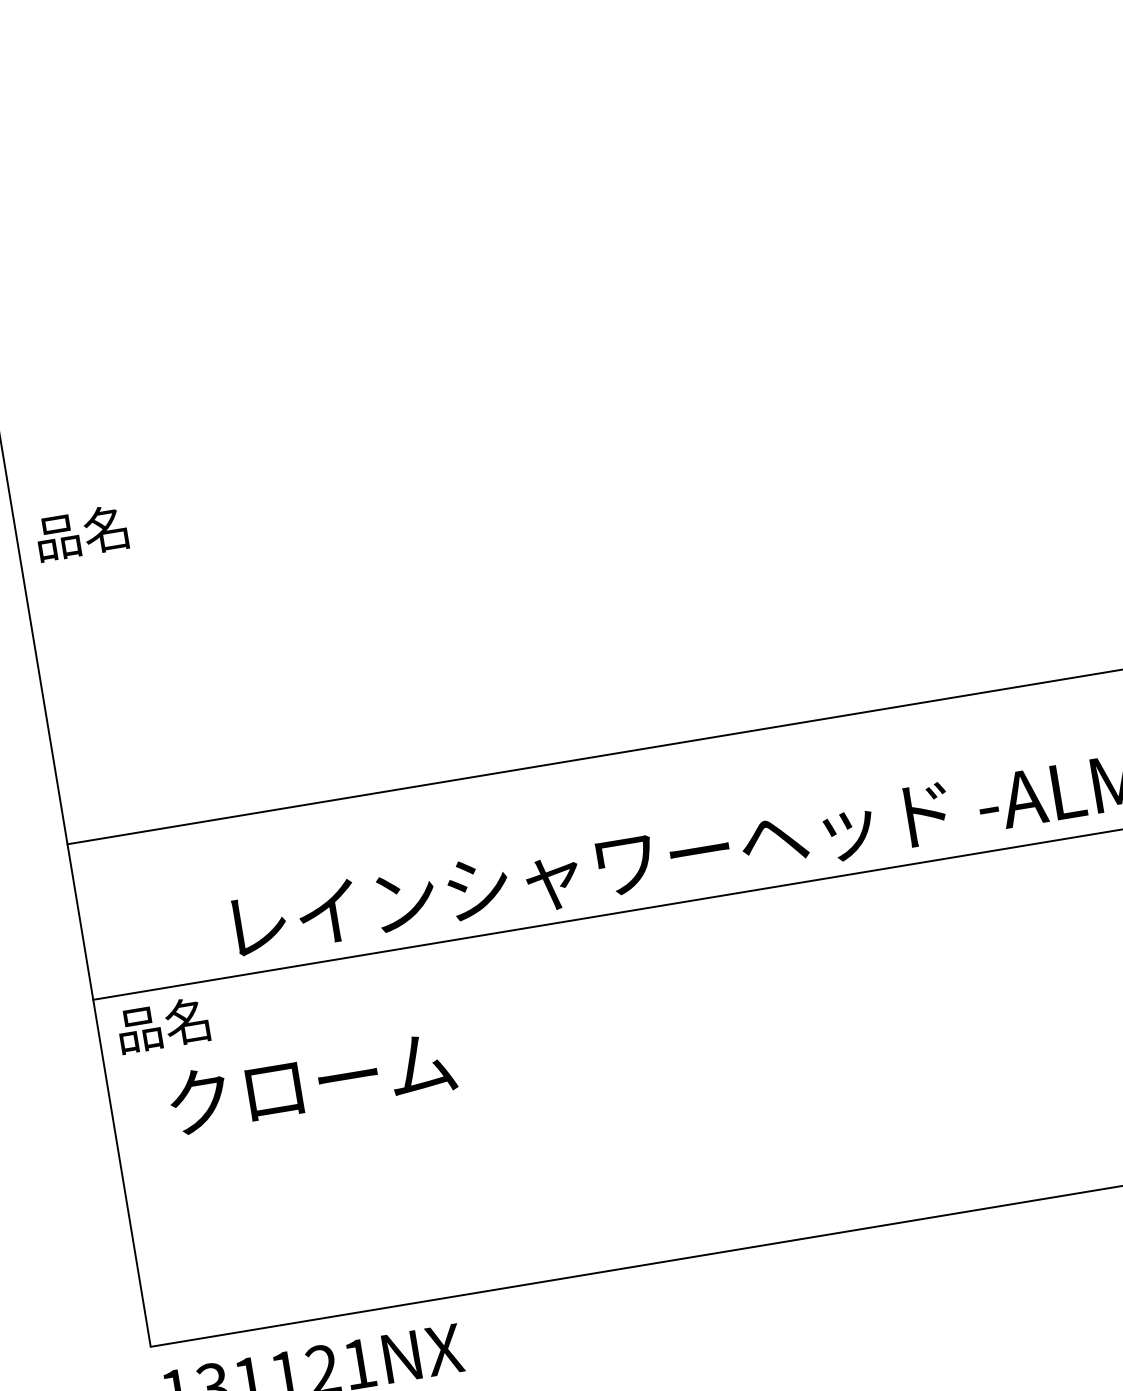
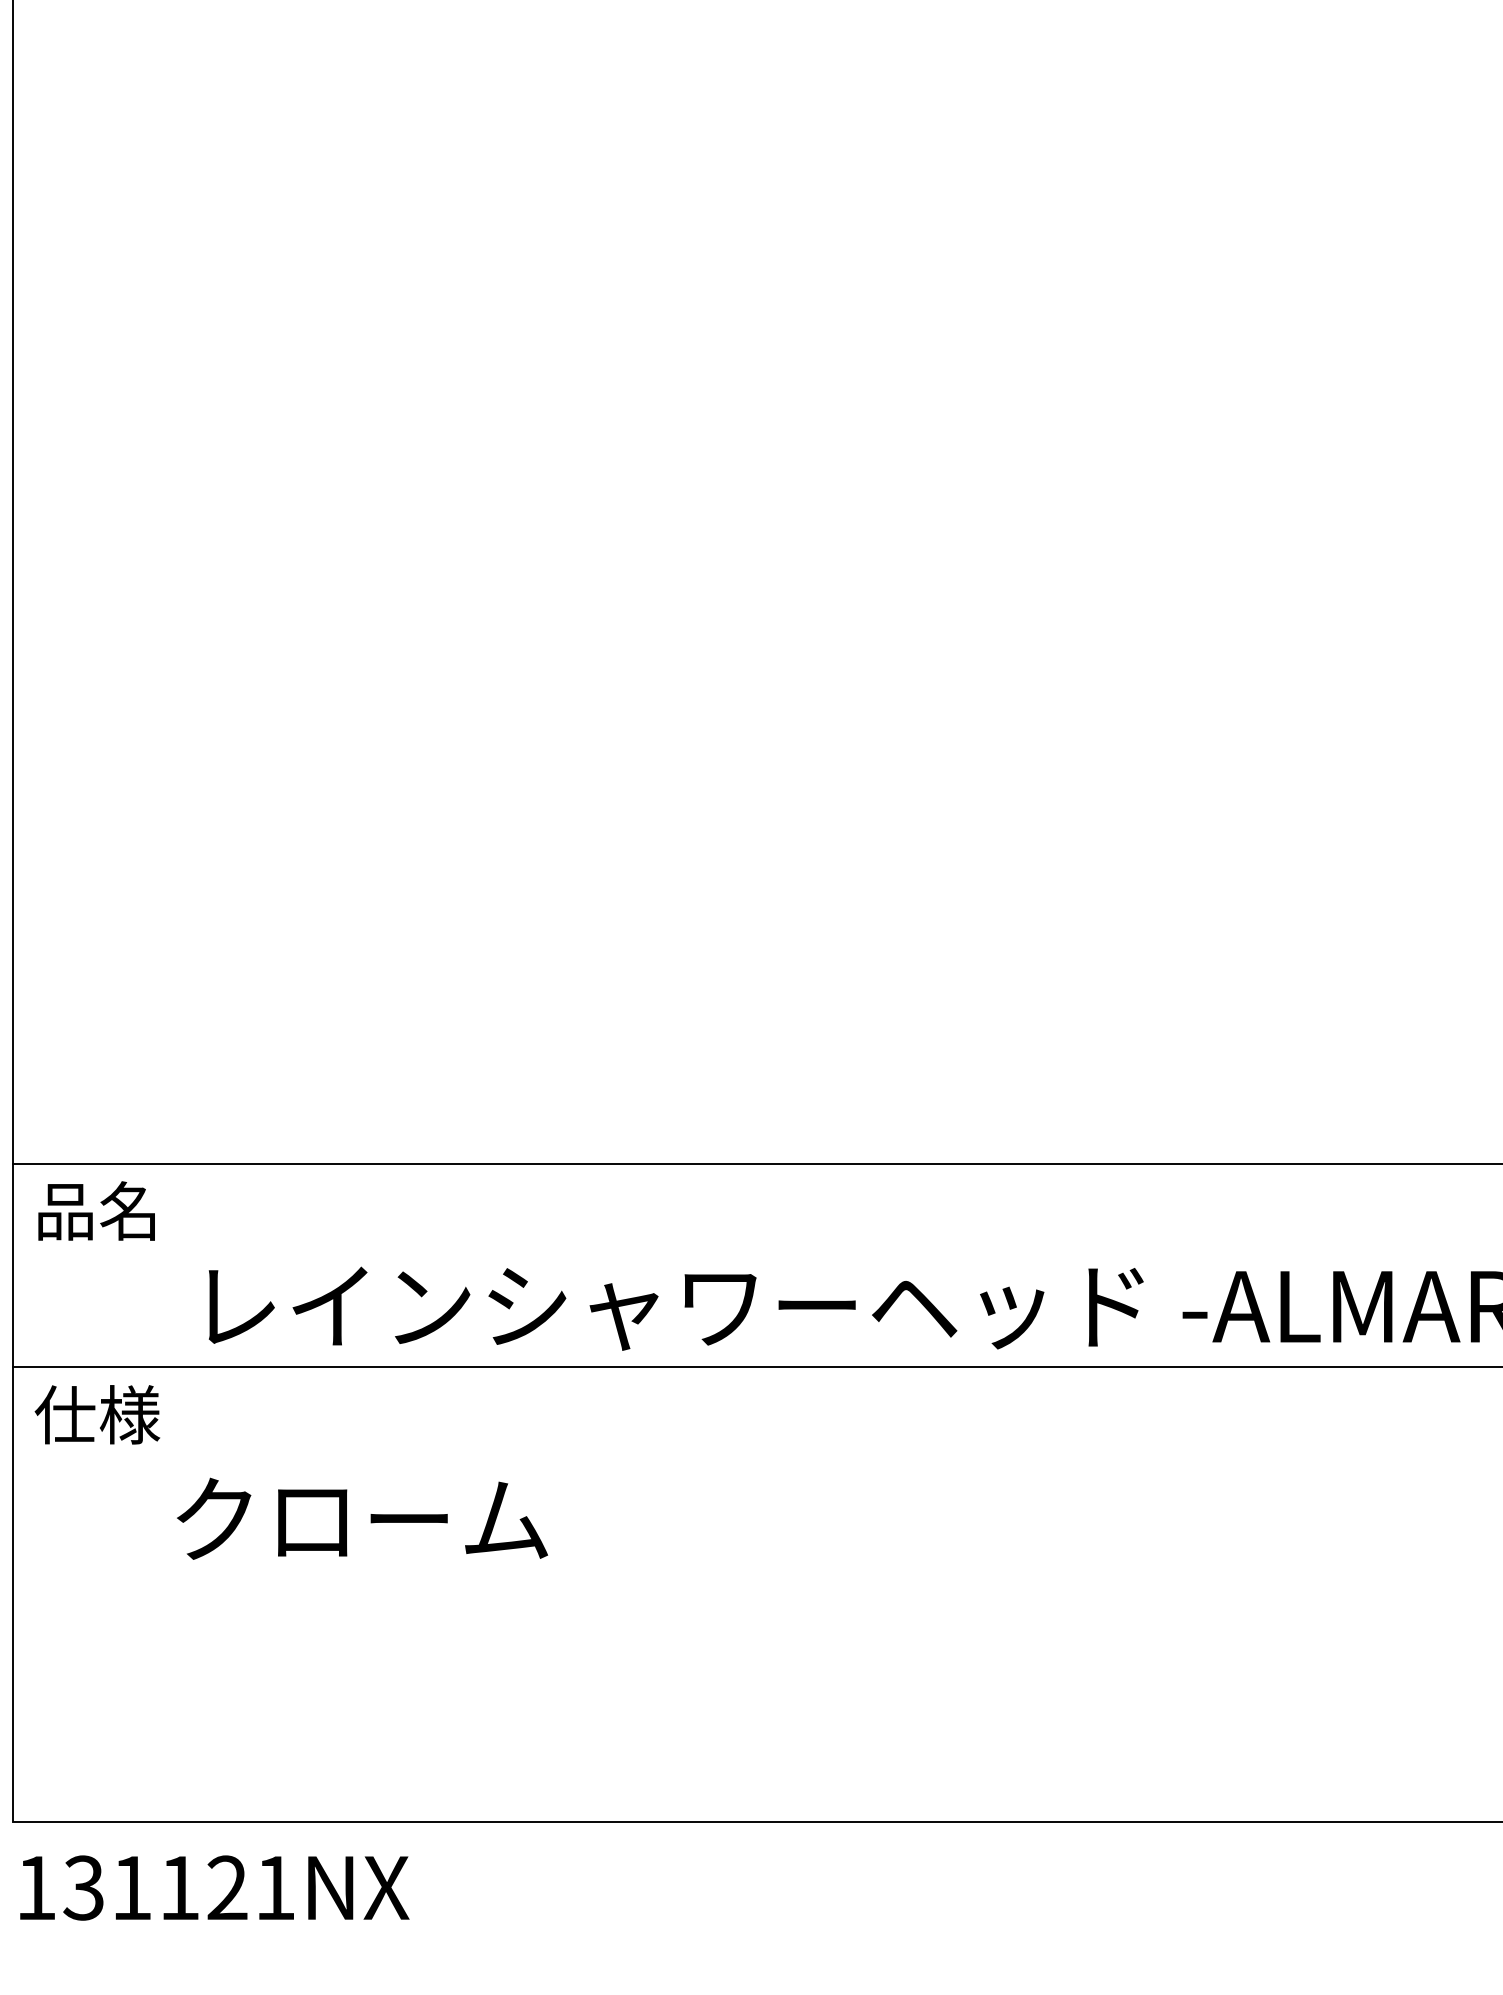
text: (81, 532) -> (96, 1210), moved
text: (163, 1025) -> (97, 1414), 品名 -> 仕様
text: (312, 1082) -> (362, 1518), moved

